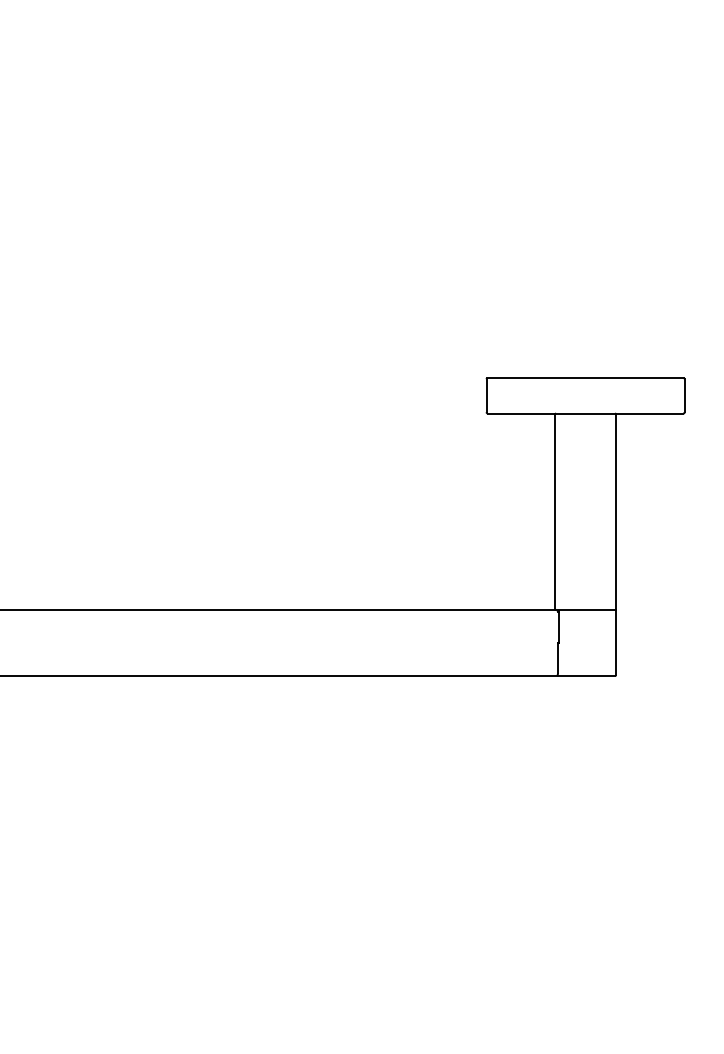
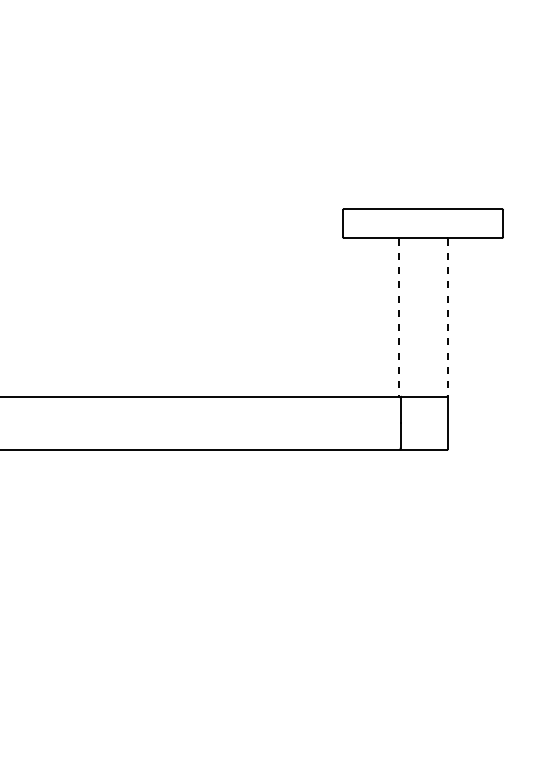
line: (555, 512) -> (398, 317), solid -> dashed
line: (616, 512) -> (448, 317), solid -> dashed

